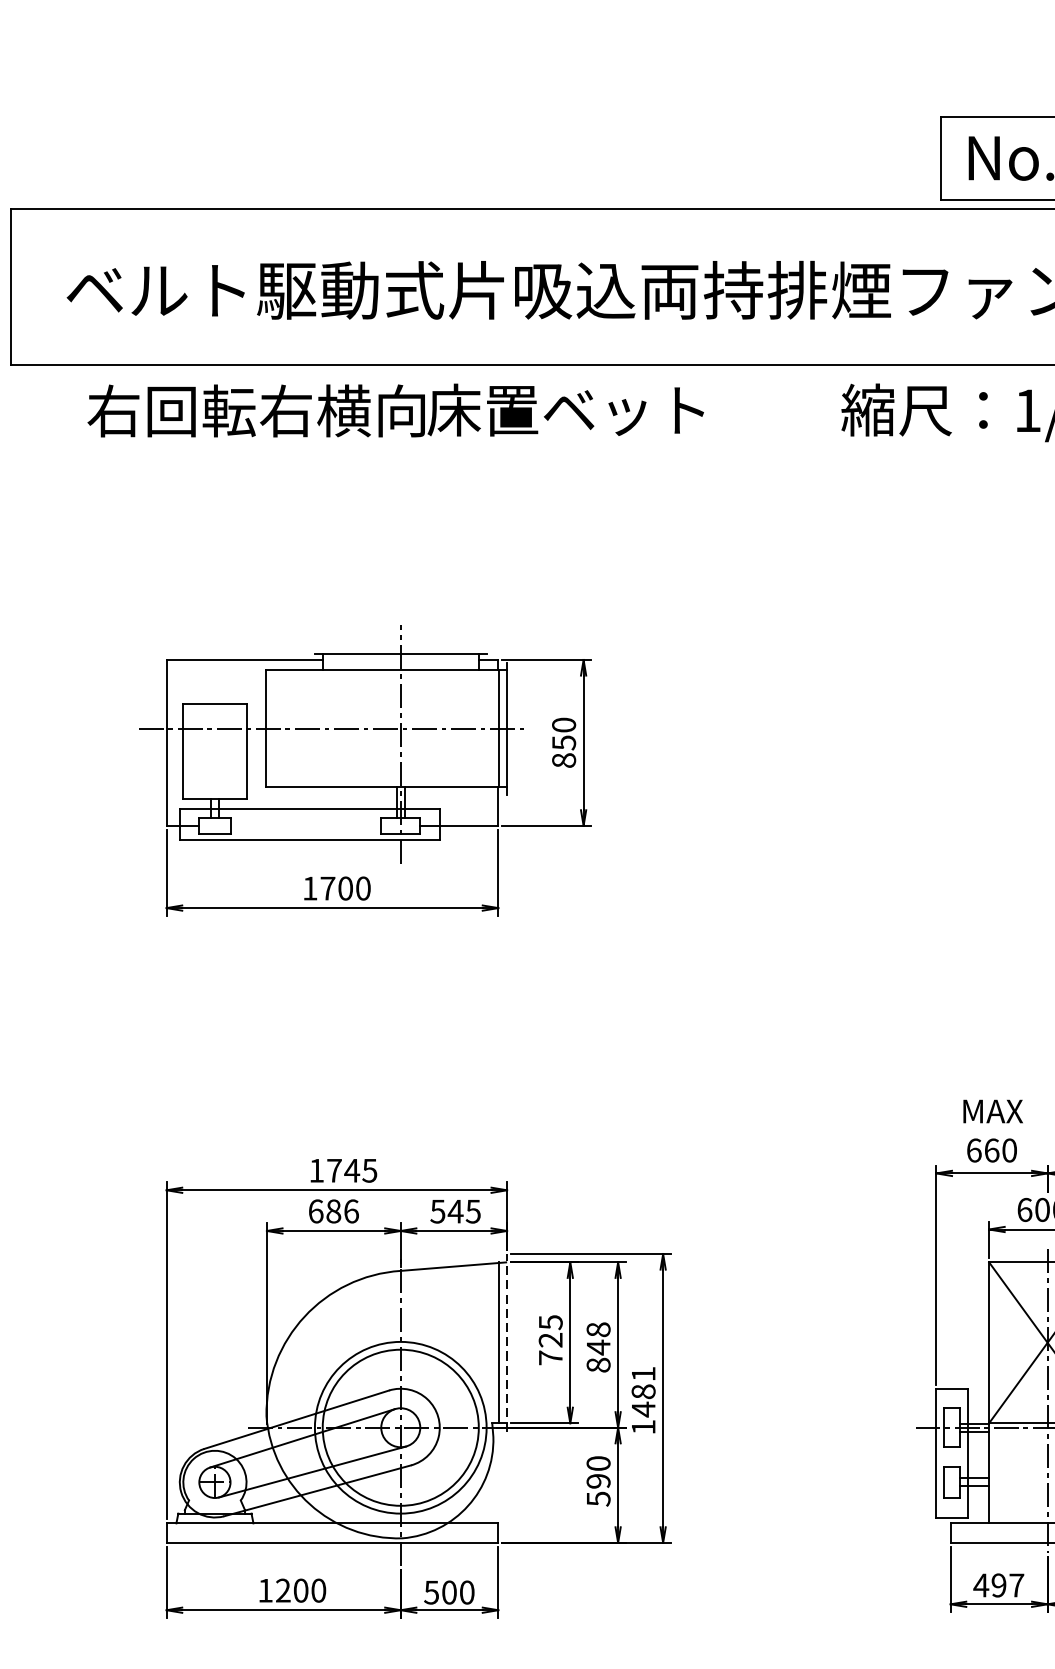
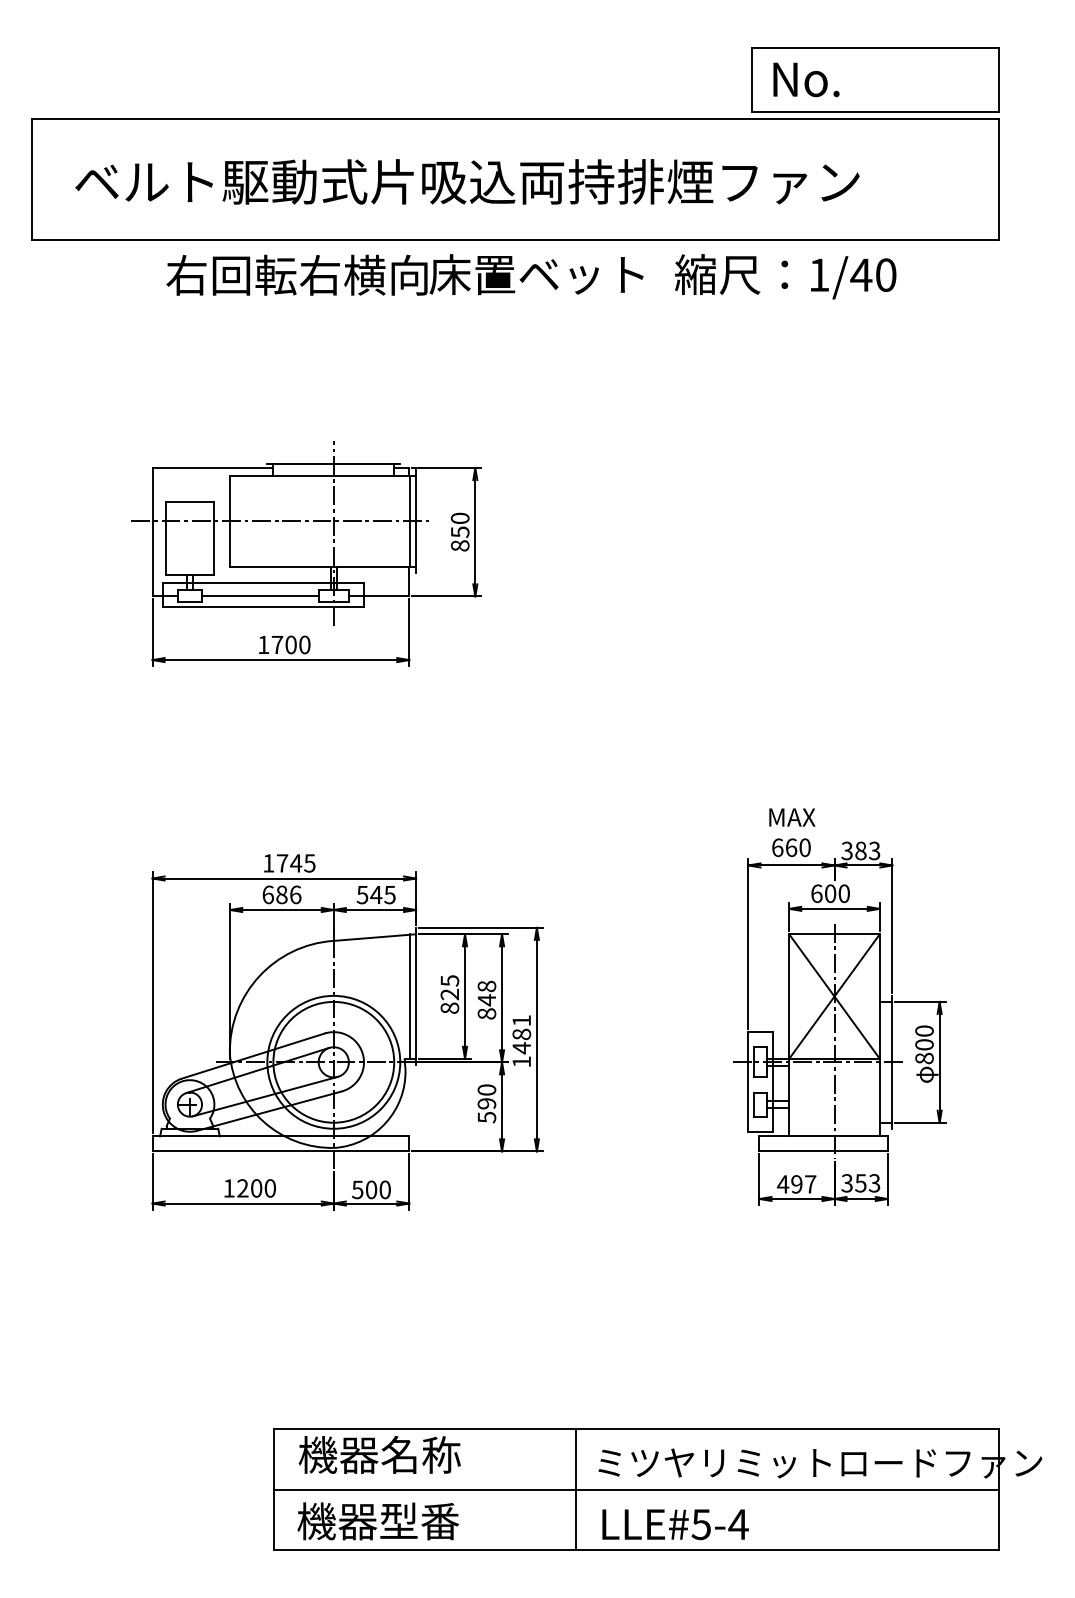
text: (395, 409) -> (404, 274), moved
line: (306, 825) -> (260, 596), added
line: (507, 1342) -> (416, 996), dashed -> solid
text: (550, 1356) -> (449, 1007), 725 -> 825

